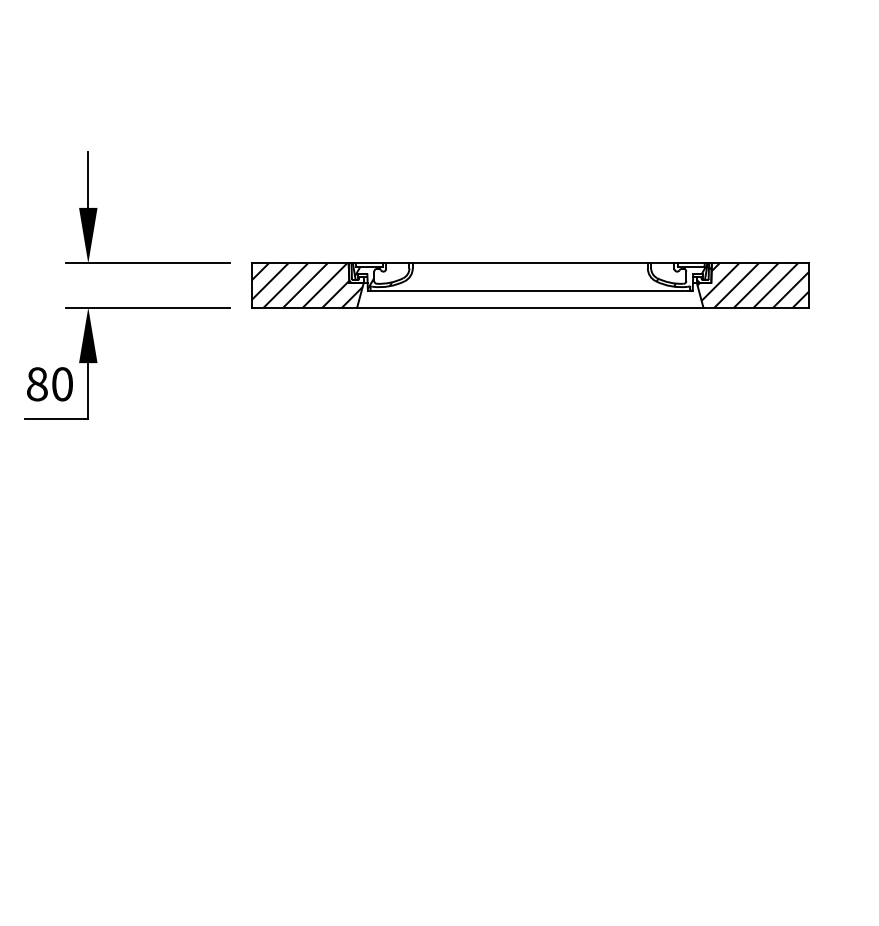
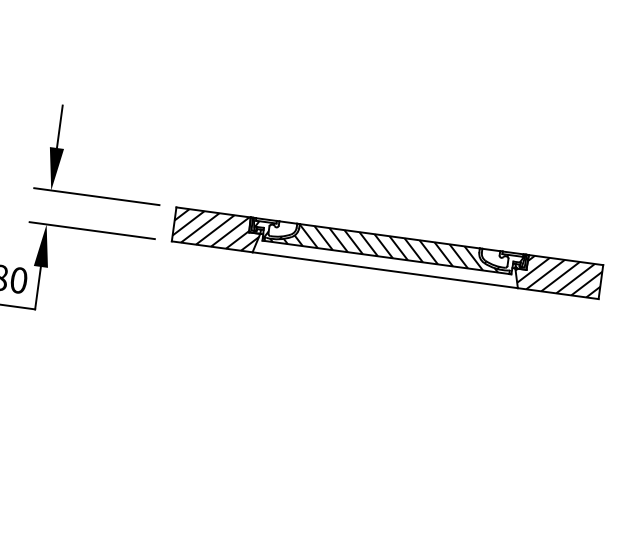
hatch: (526, 277) -> (385, 246), added

